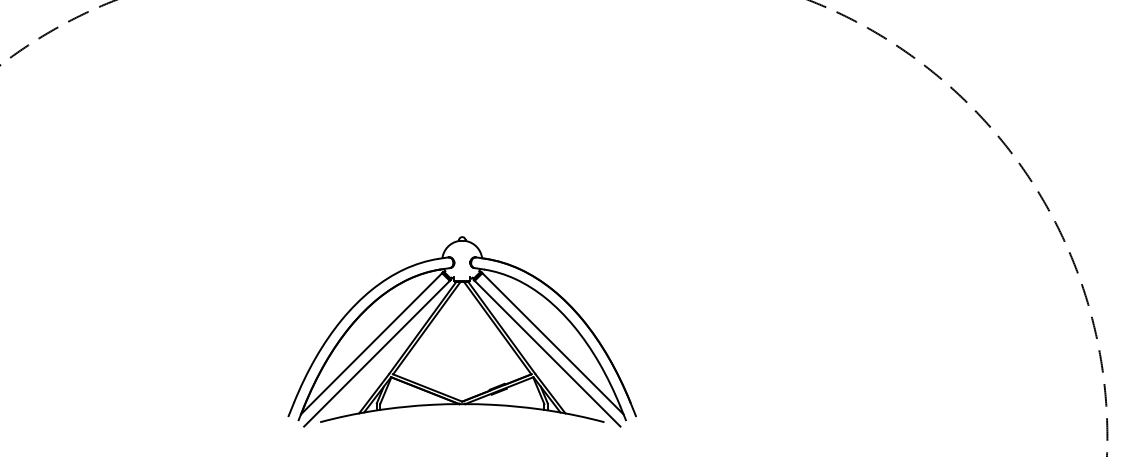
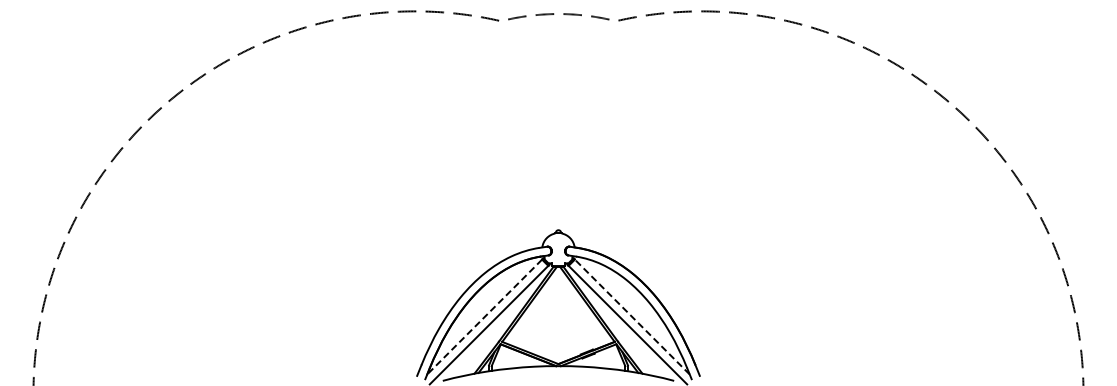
line: (552, 343) -> (631, 316), solid -> dashed
line: (371, 344) -> (484, 317), solid -> dashed

